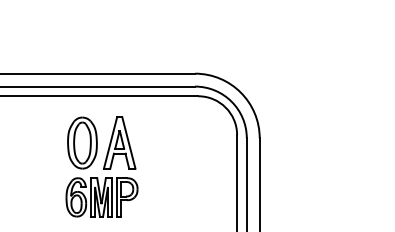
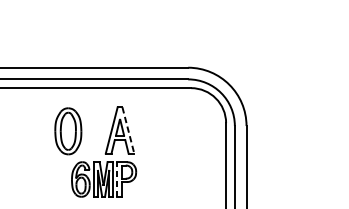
part: (82, 142) -> (68, 130), moved
line: (129, 143) -> (128, 130), solid -> dashed
line: (116, 196) -> (117, 178), solid -> dashed

